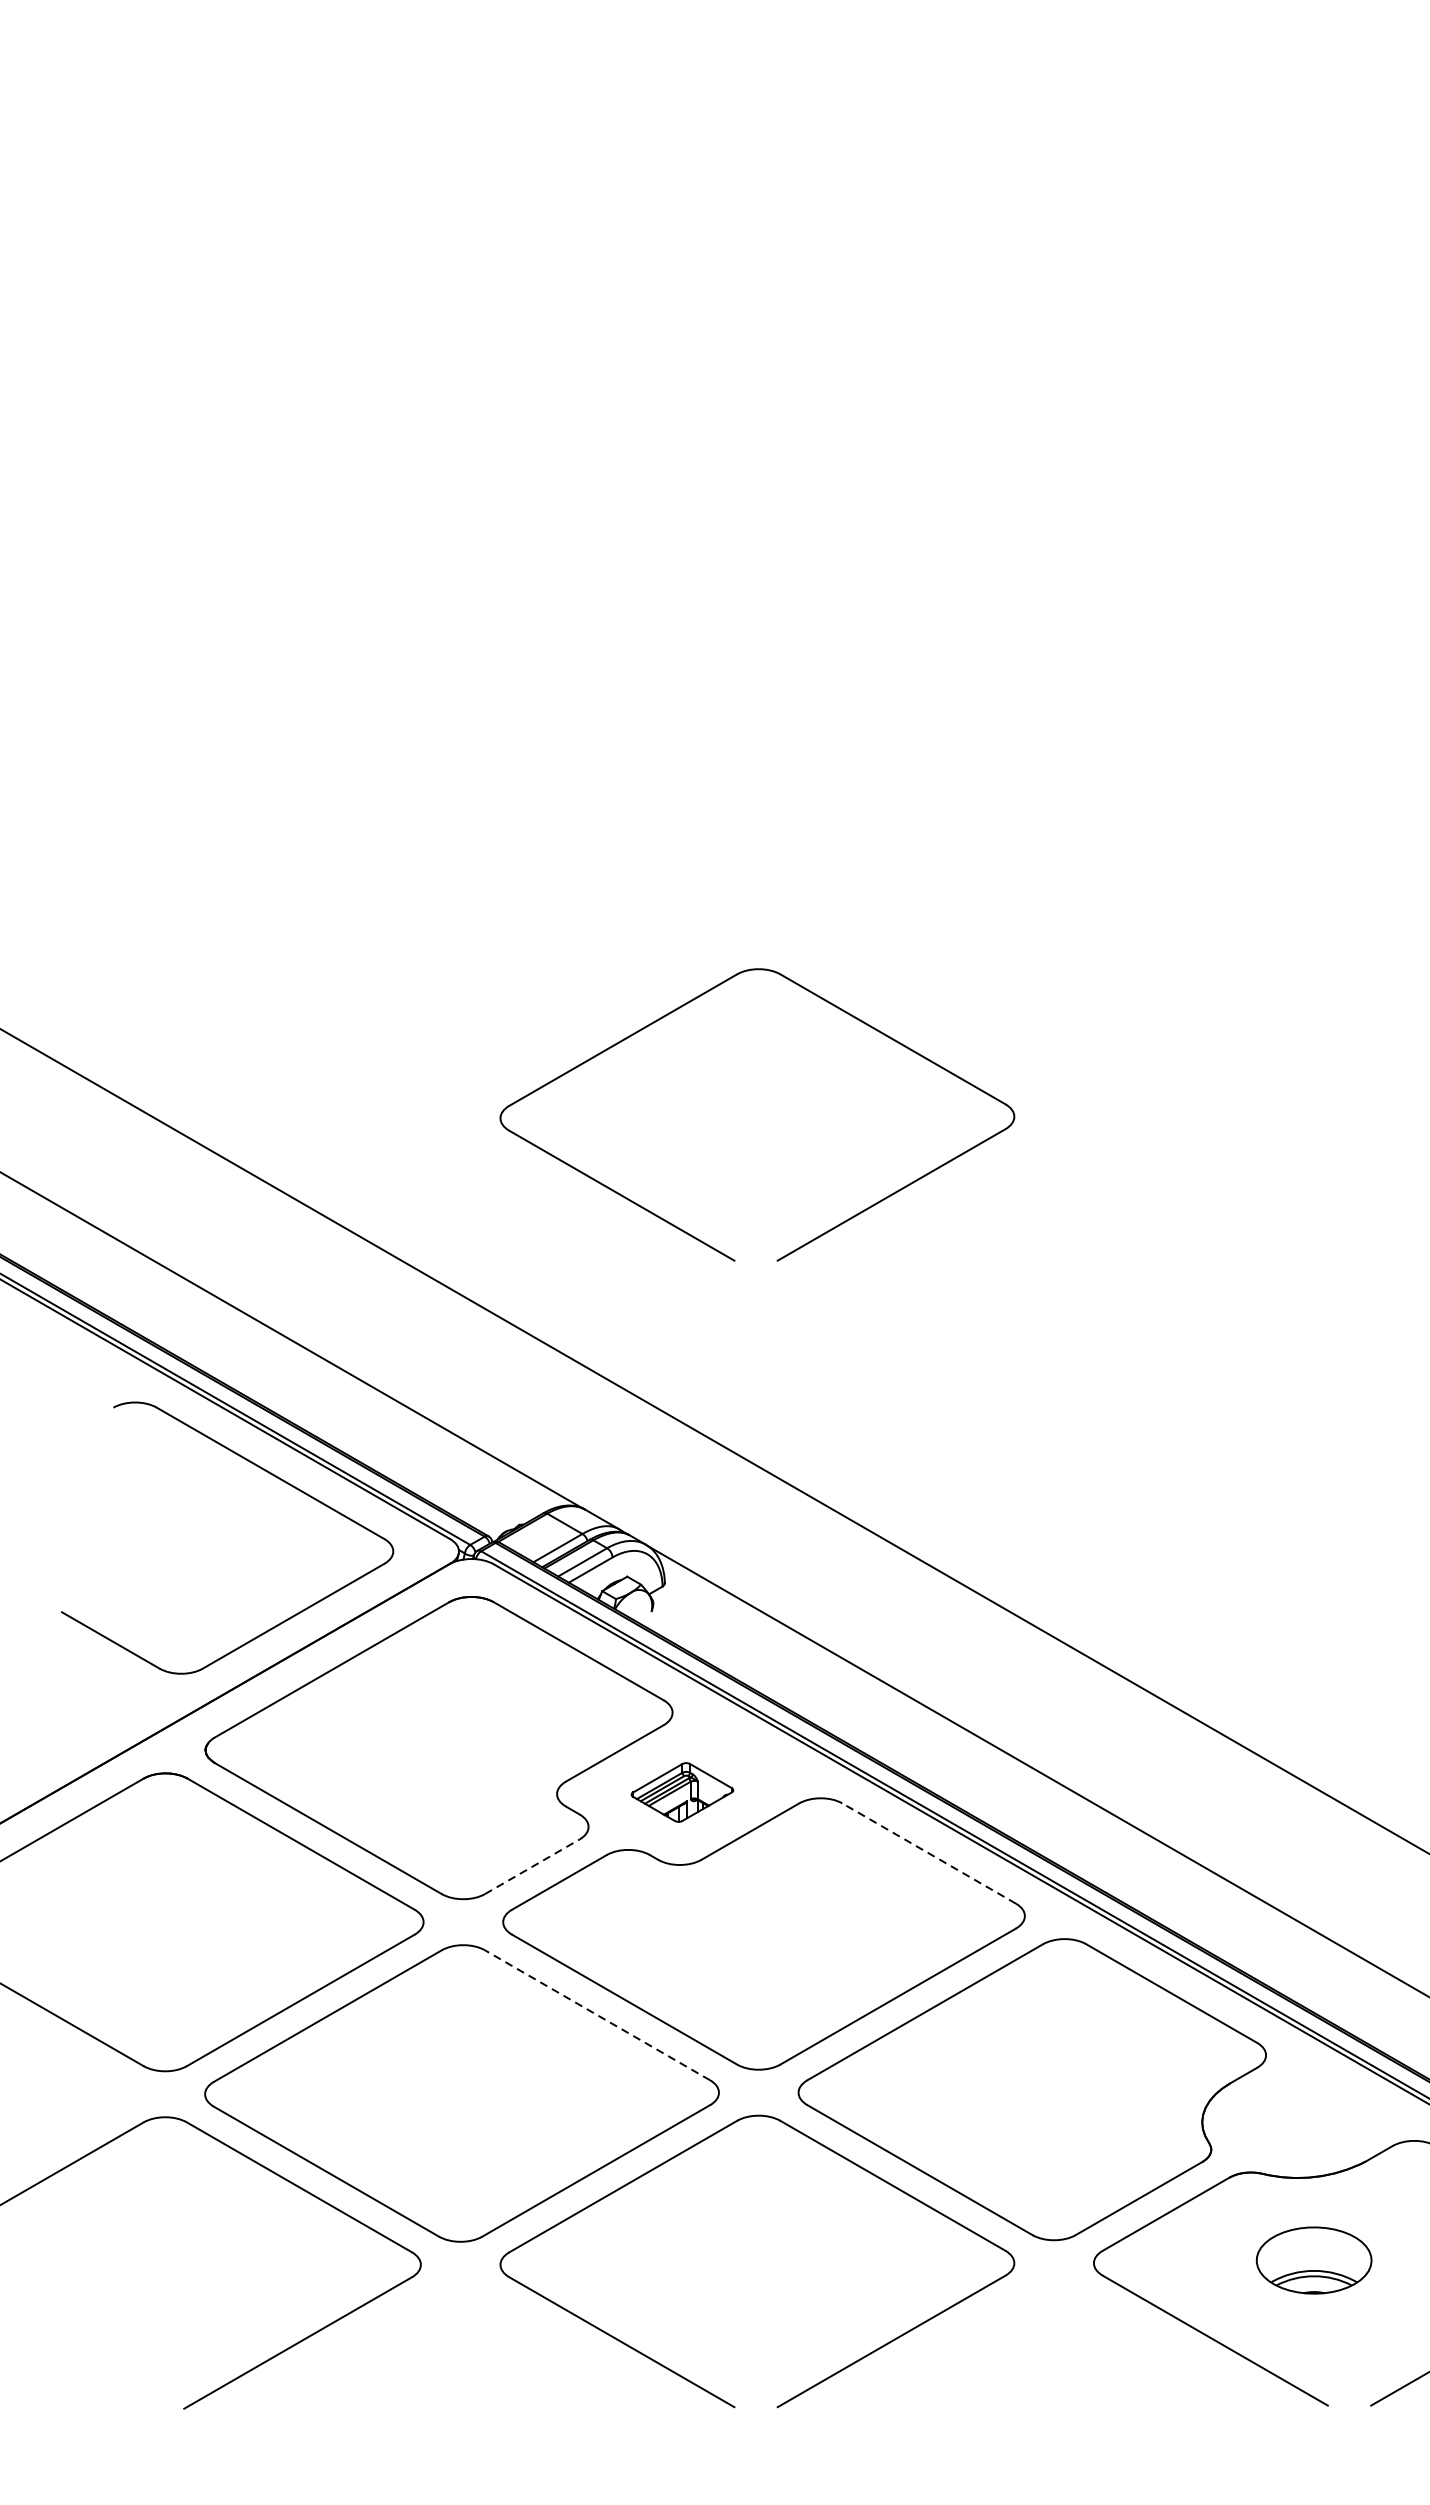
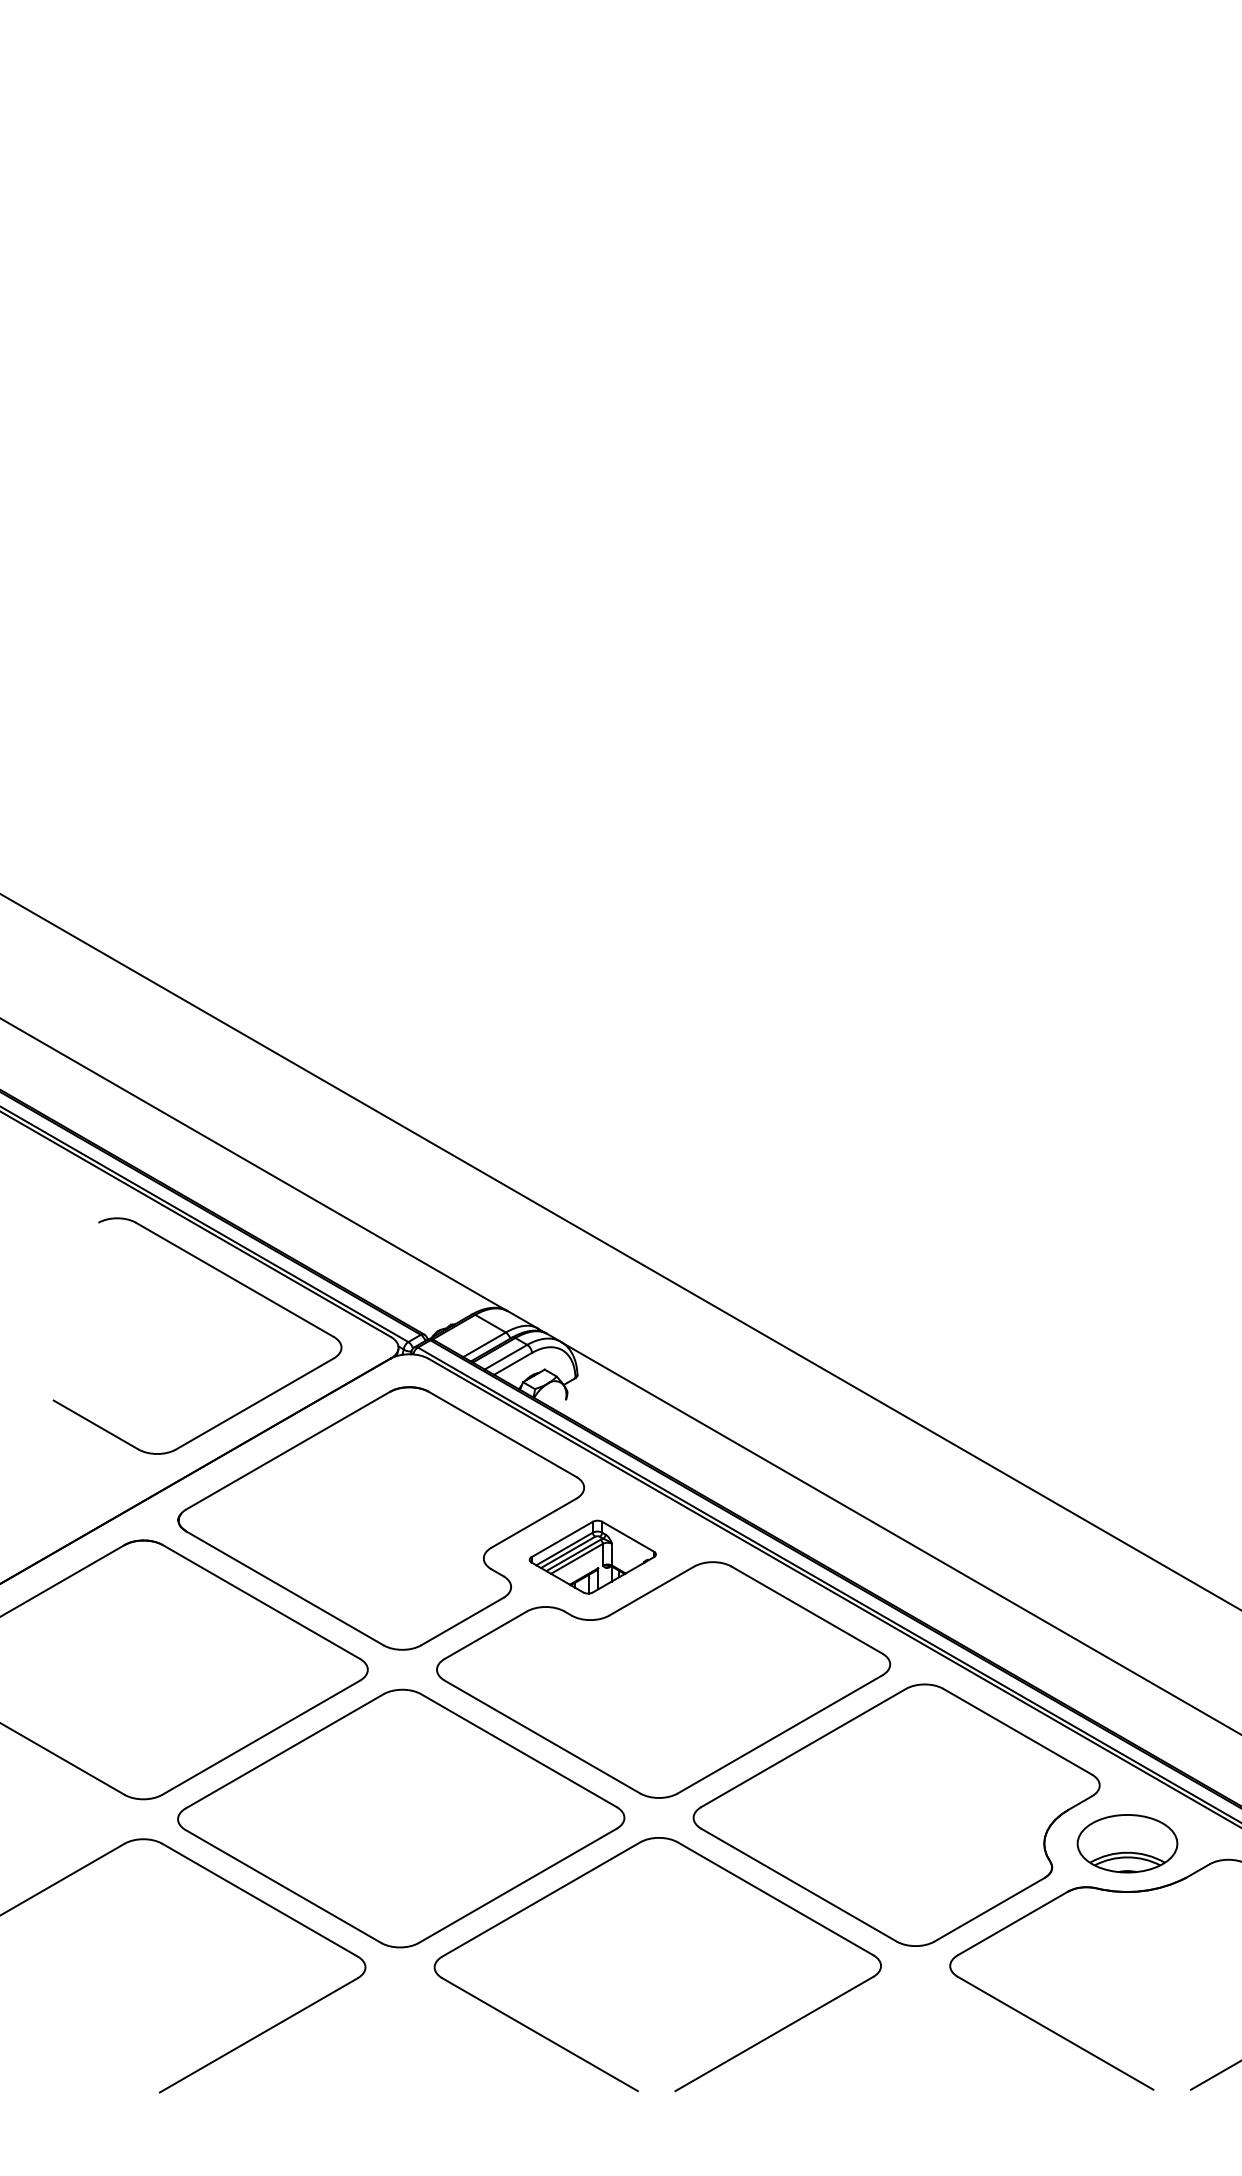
part: (696, 999) -> (604, 868), removed
part: (682, 1791) -> (592, 1556), size x1.43
line: (928, 1852) -> (806, 1609), dashed -> solid
line: (532, 1866) -> (462, 1621), dashed -> solid
line: (597, 2015) -> (518, 1750), dashed -> solid
part: (1314, 2260) -> (1127, 1843), moved

